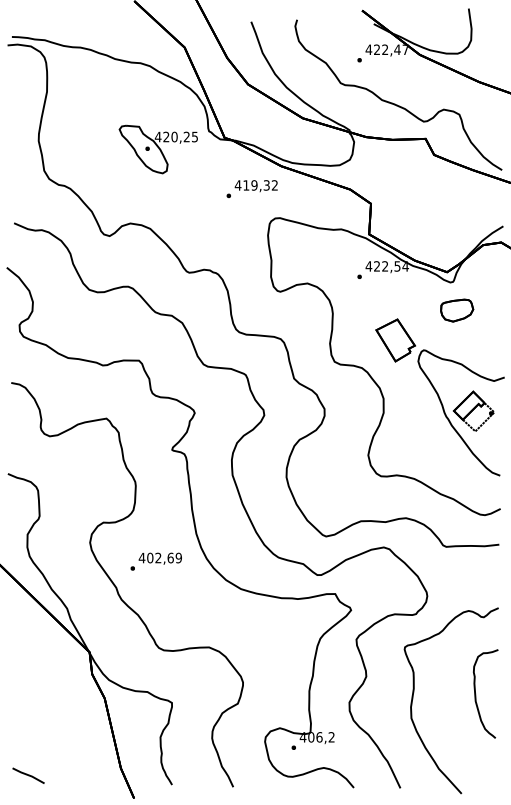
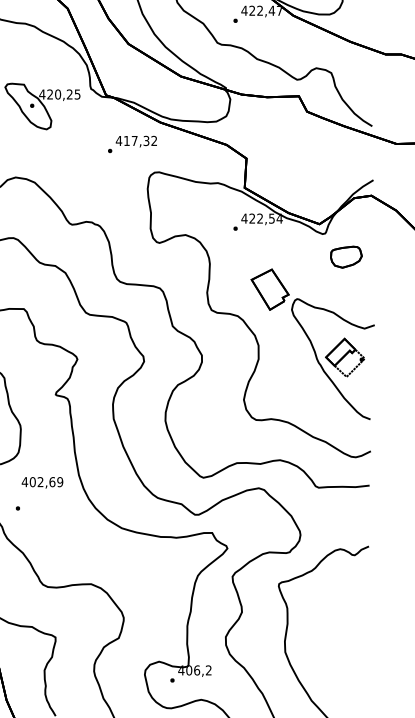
text: (254, 185) -> (134, 141), 419,32 -> 417,32
part: (457, 310) -> (346, 257), moved
text: (159, 558) -> (41, 482), moved
curve: (476, 694) -> (347, 629), removed

